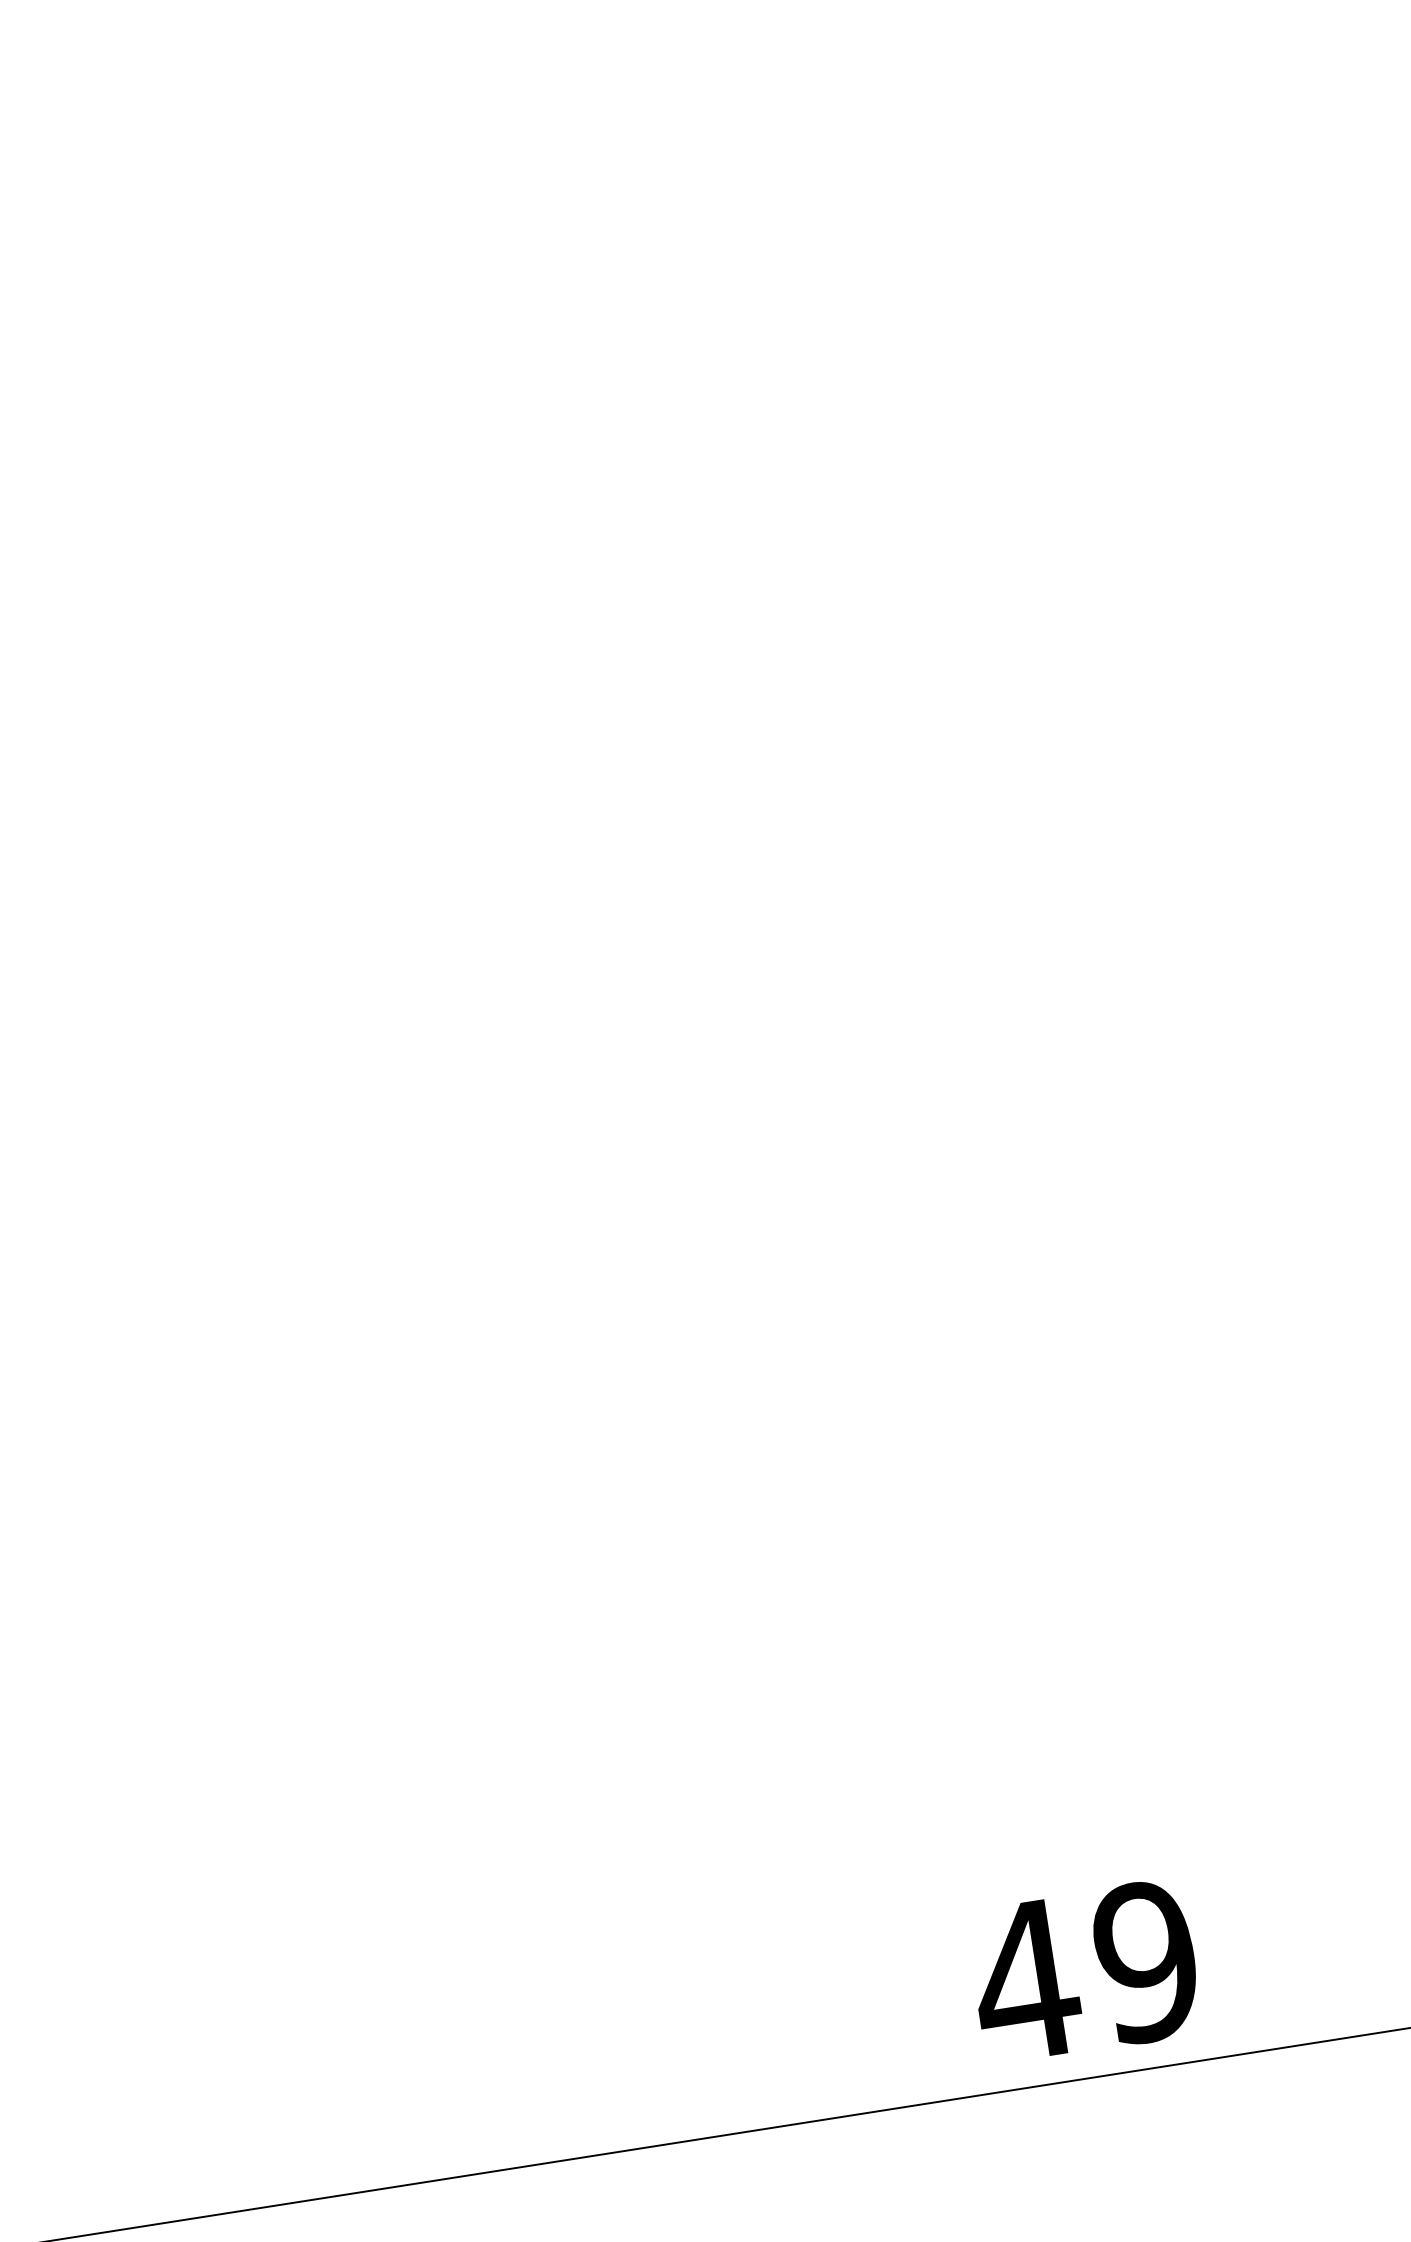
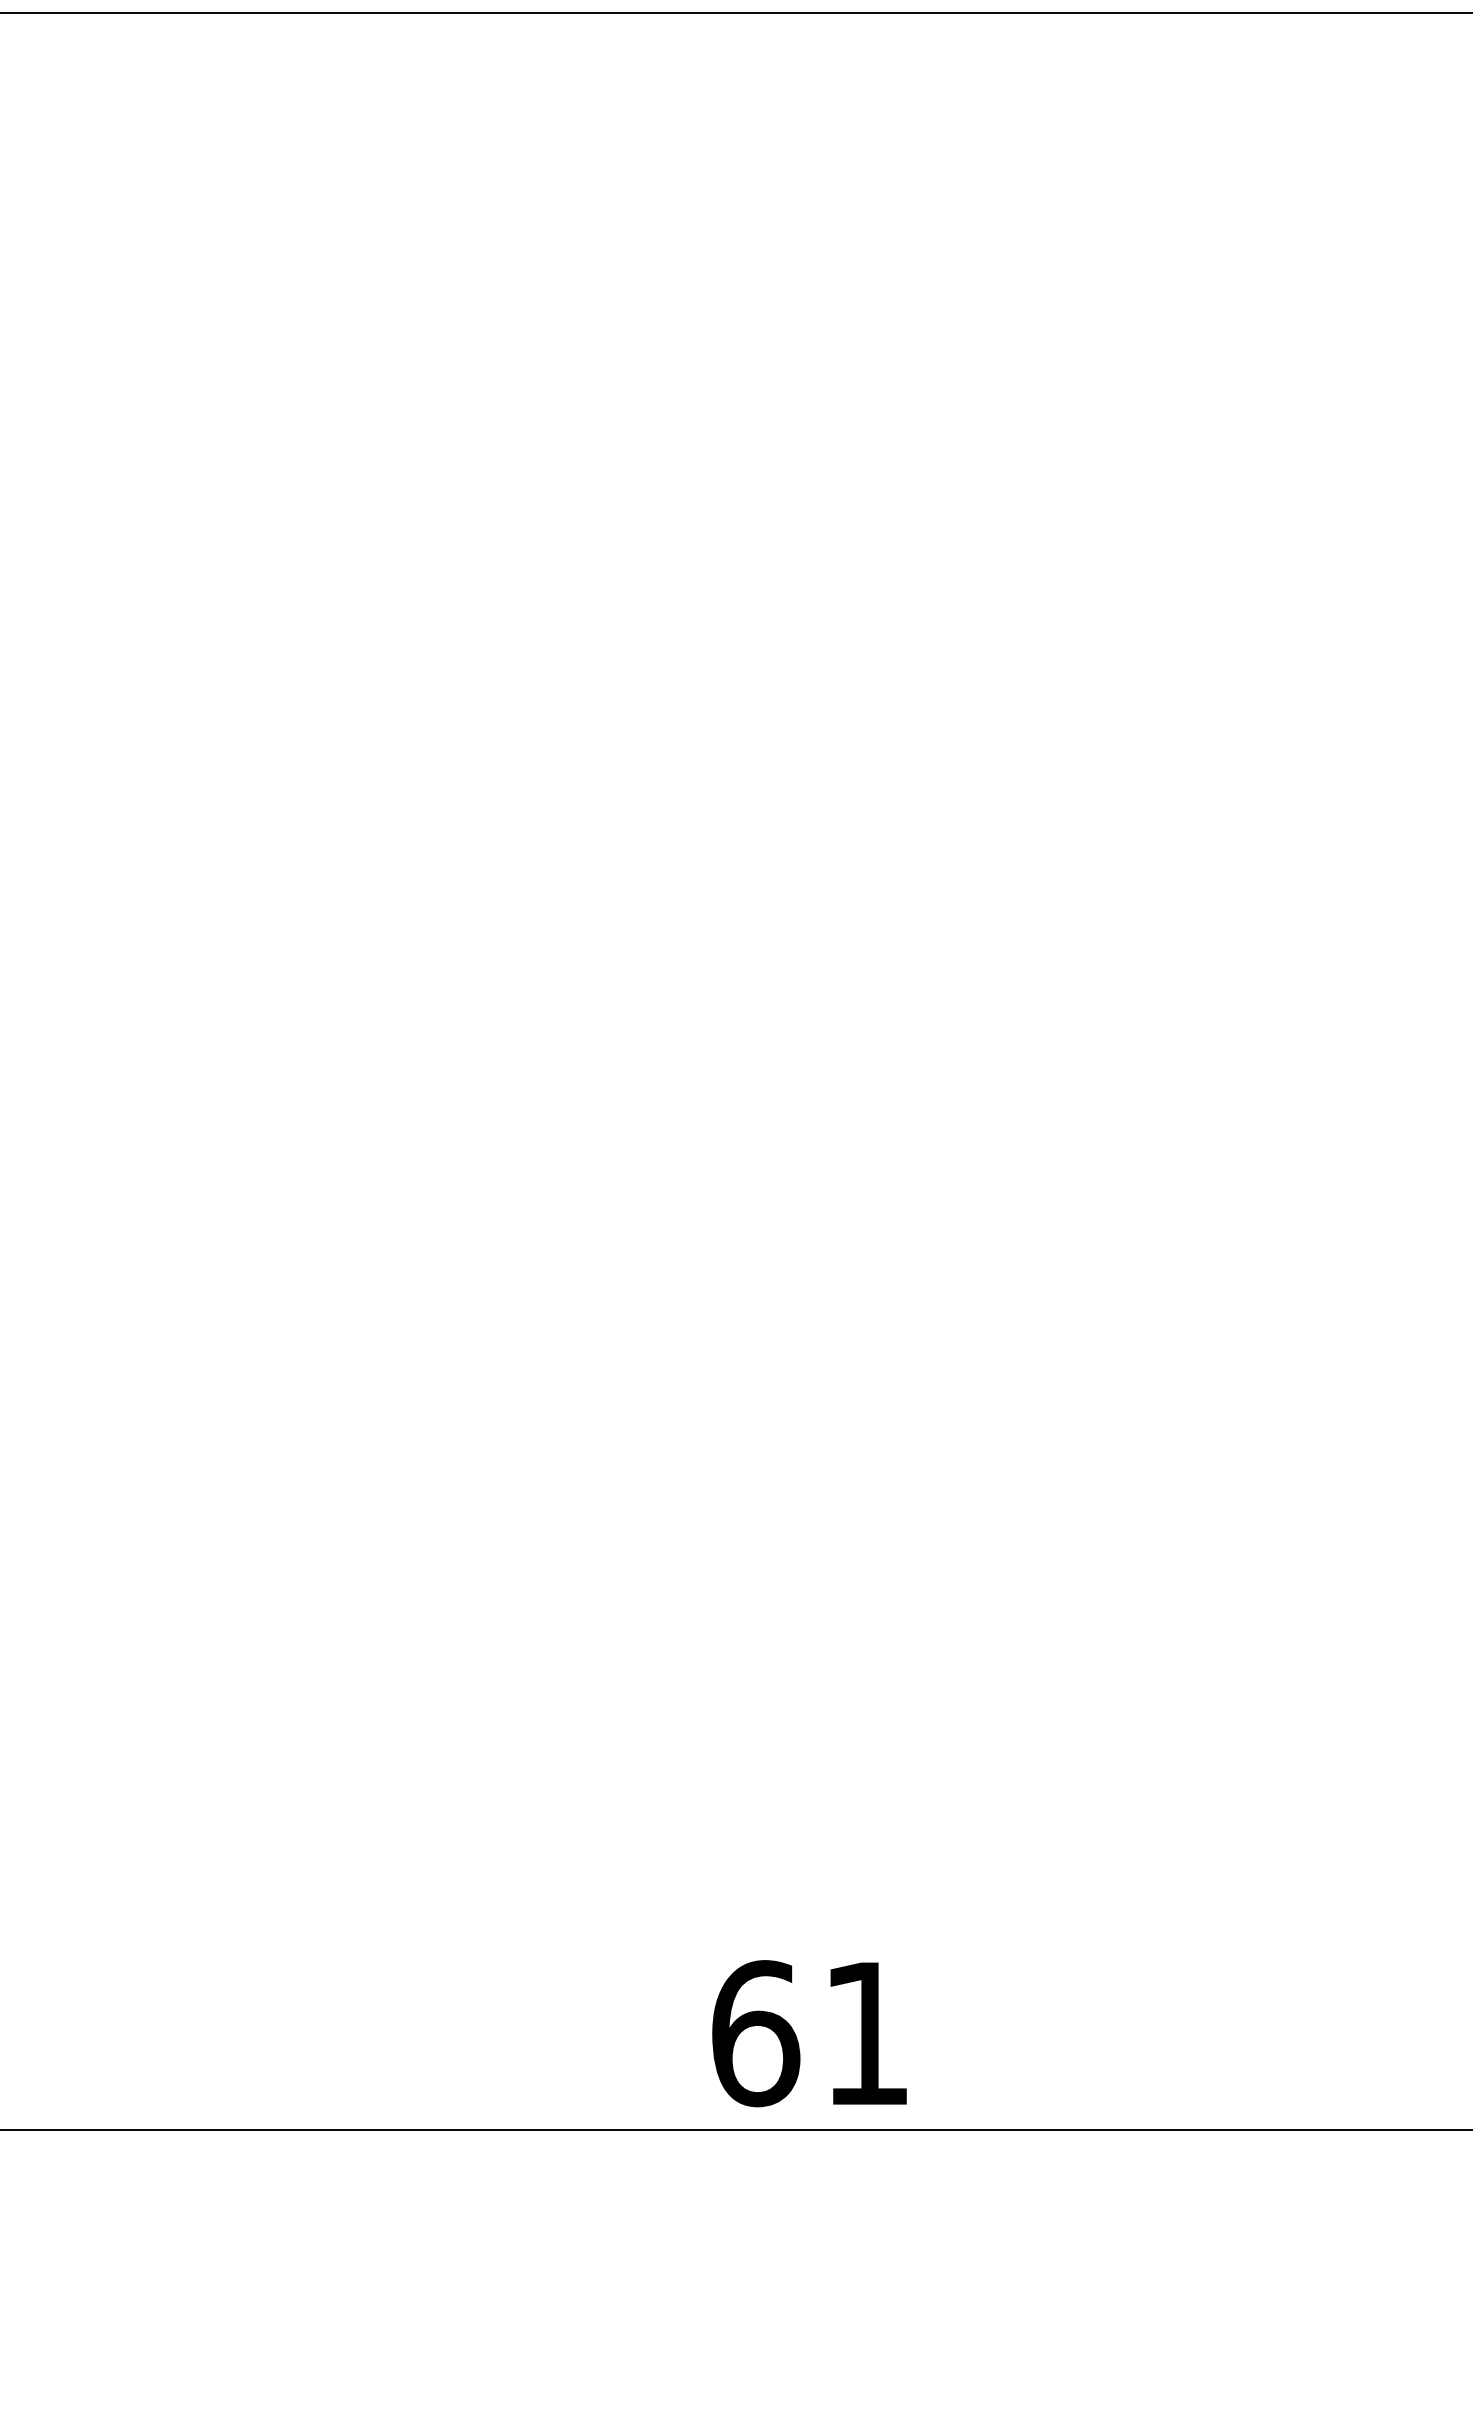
text: (1084, 1971) -> (809, 2033), 49 -> 61

